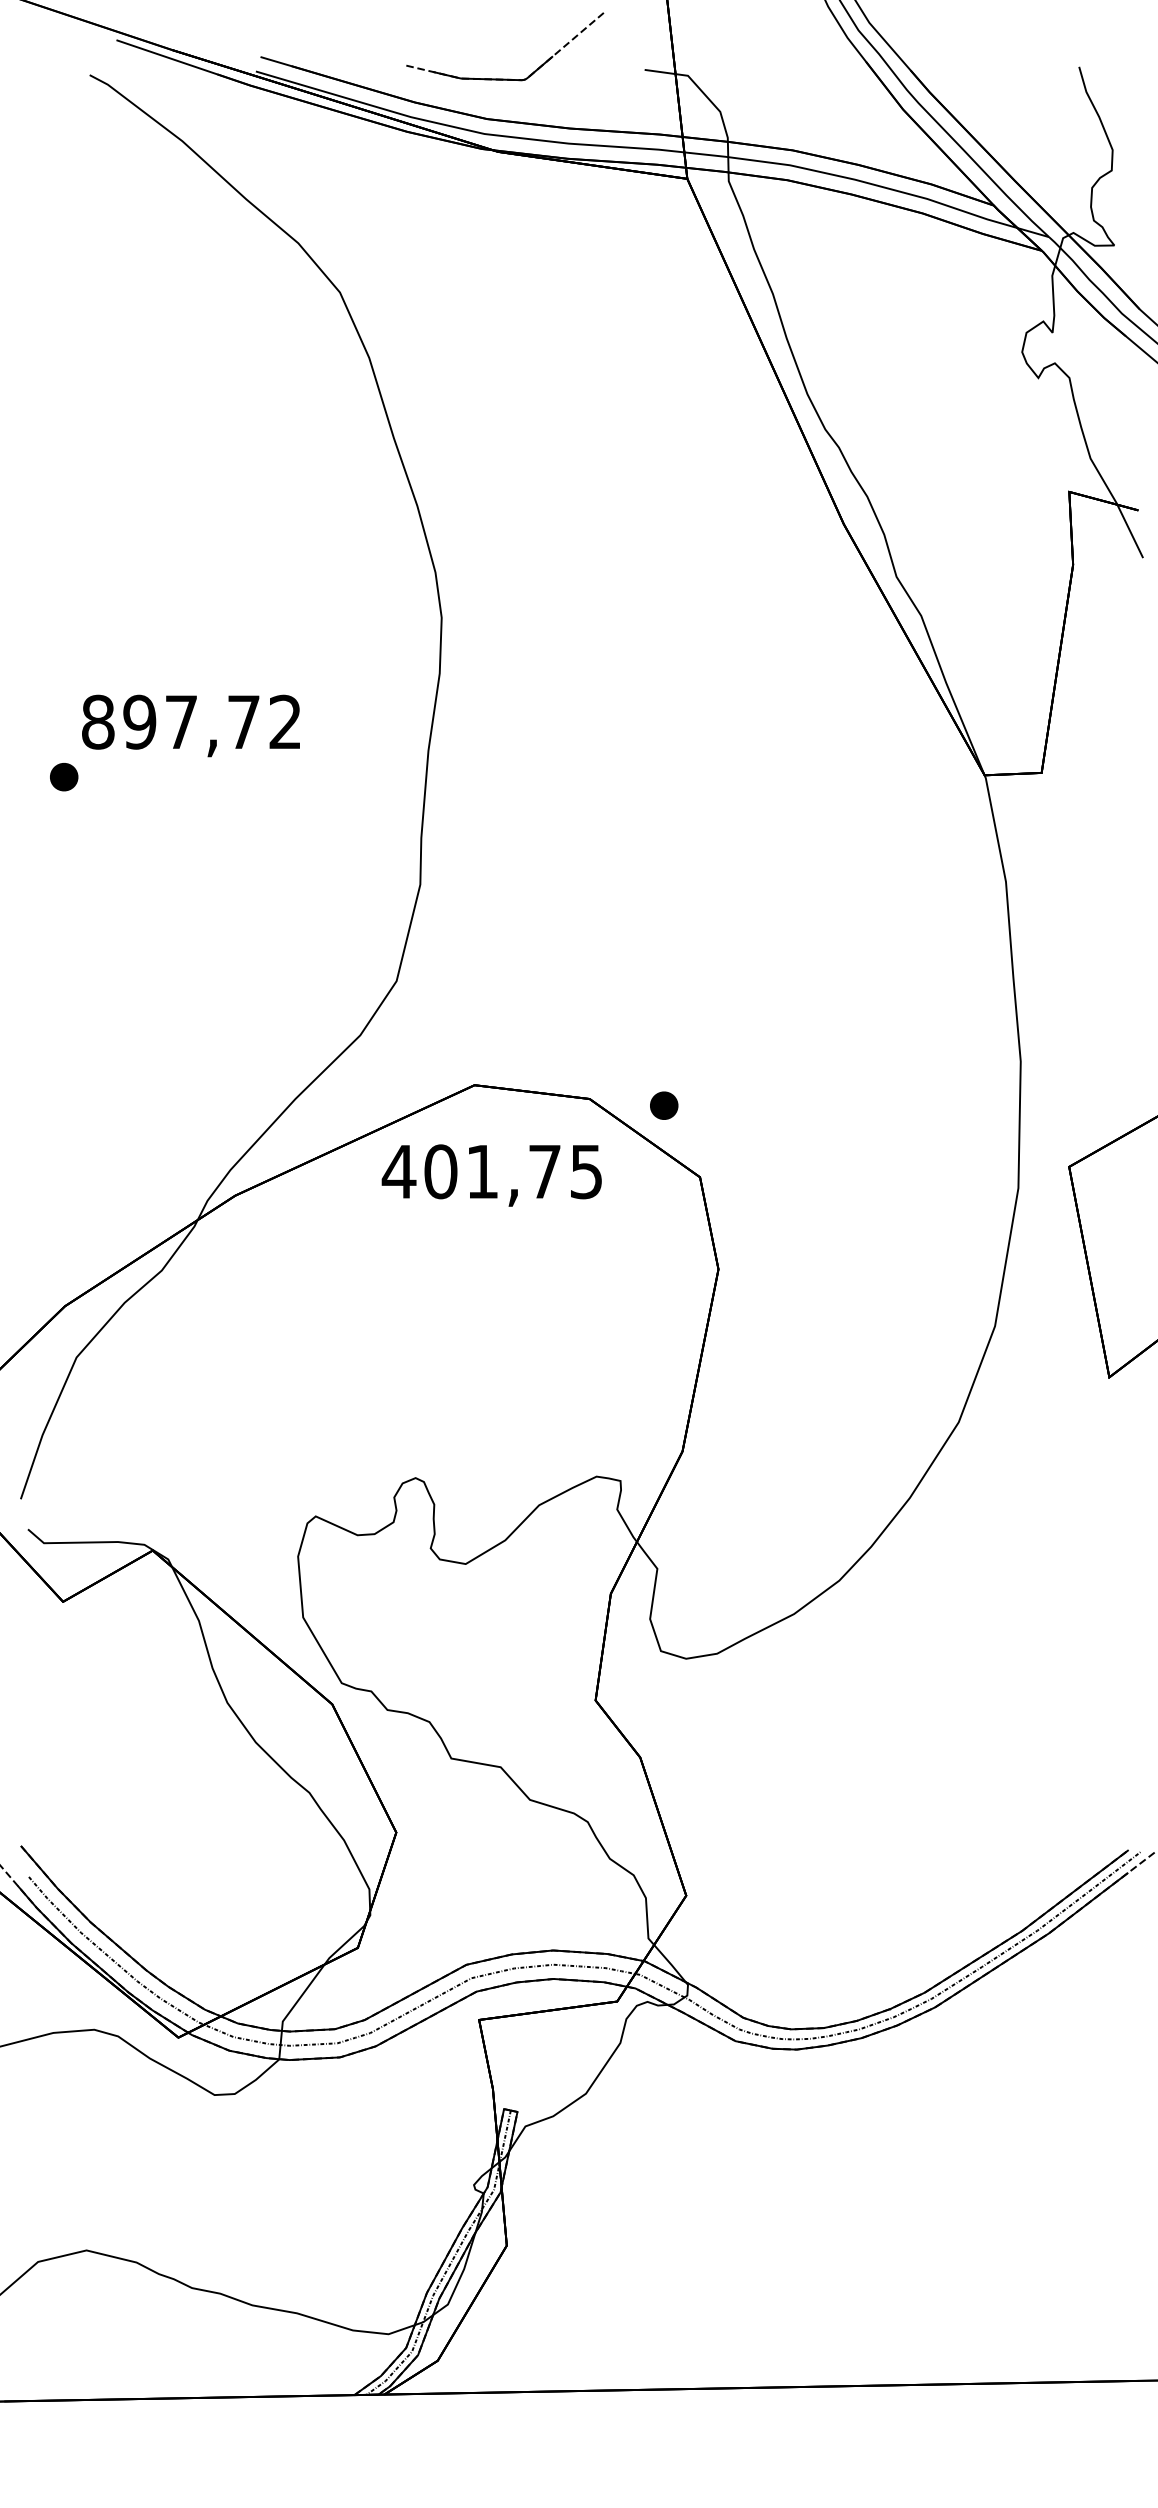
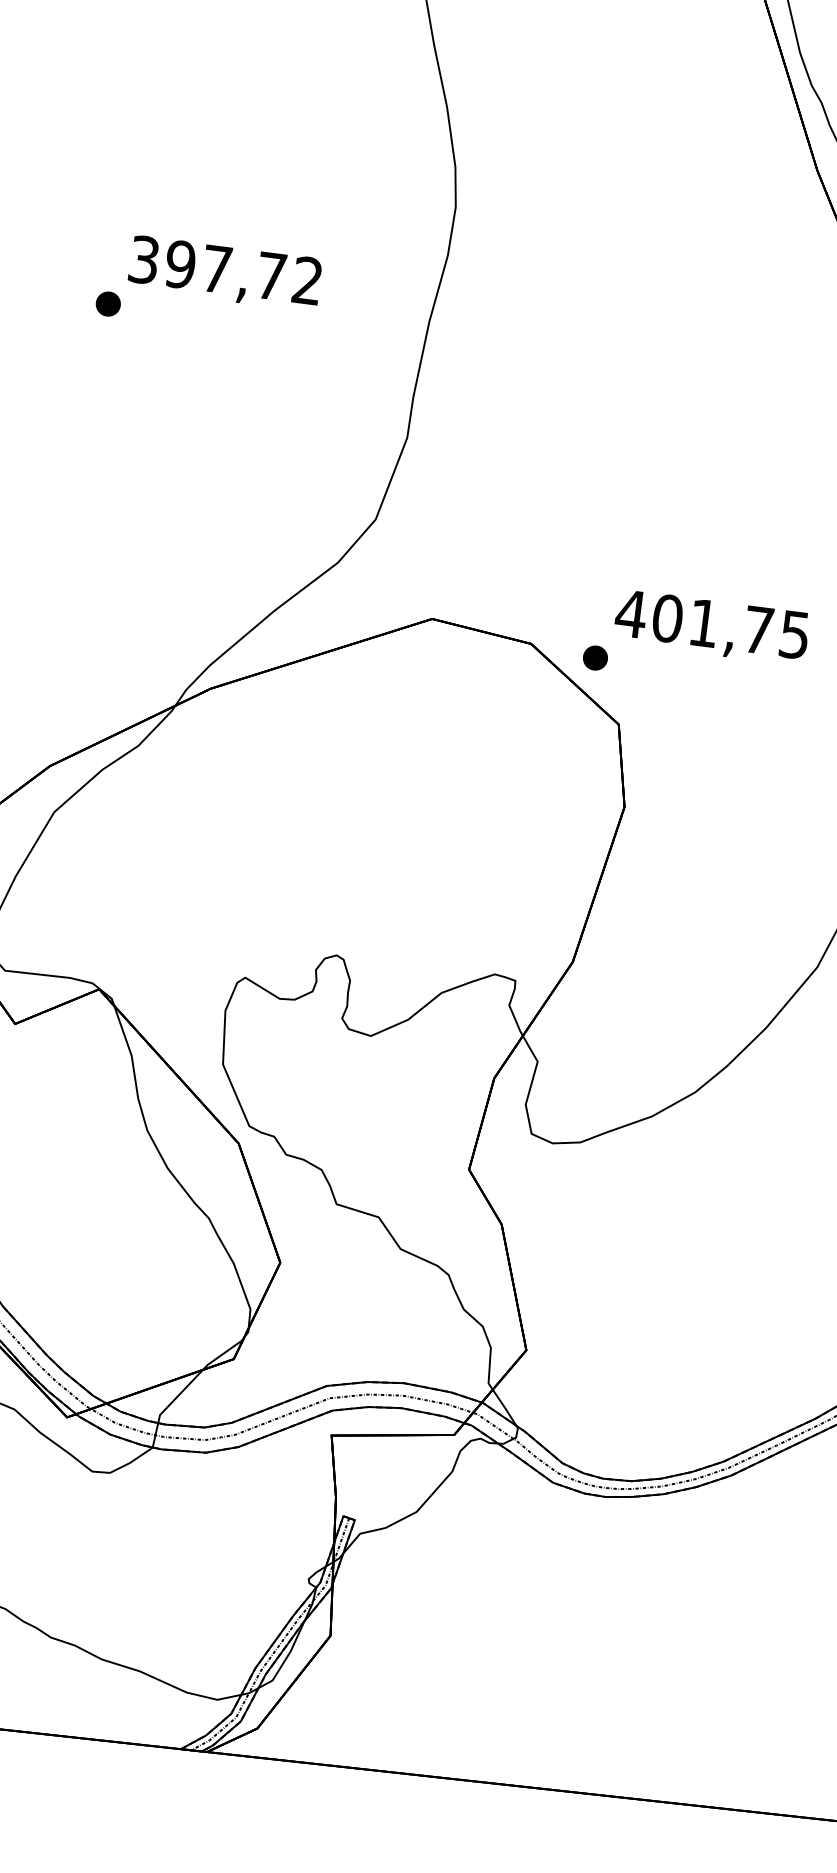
text: (98, 721) -> (144, 259), 897,72 -> 397,72
text: (491, 1175) -> (711, 627), moved

